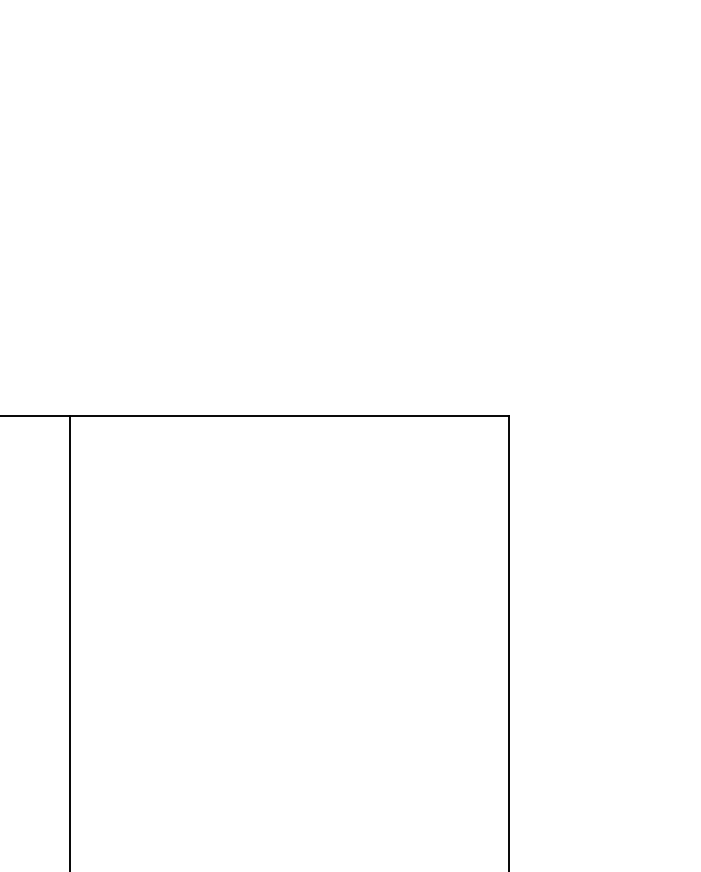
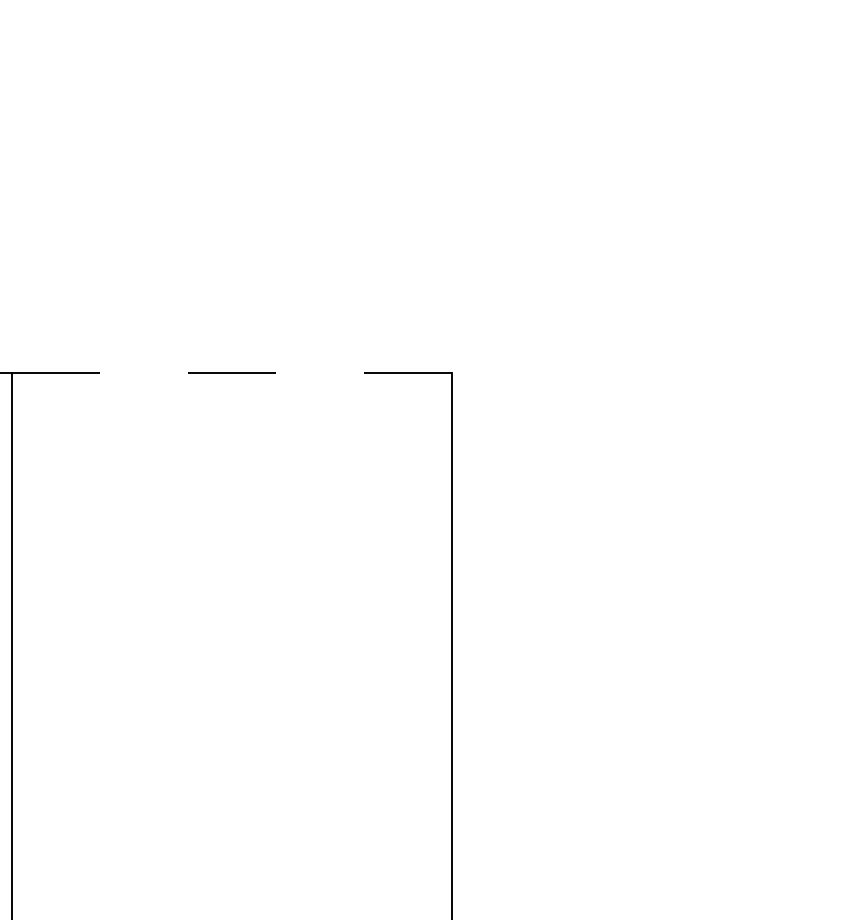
line: (289, 416) -> (232, 372), solid -> dashed

